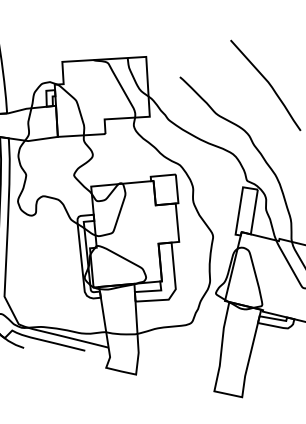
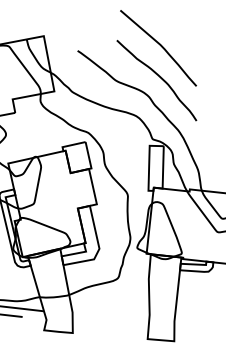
curve: (262, 116) -> (159, 77), added

